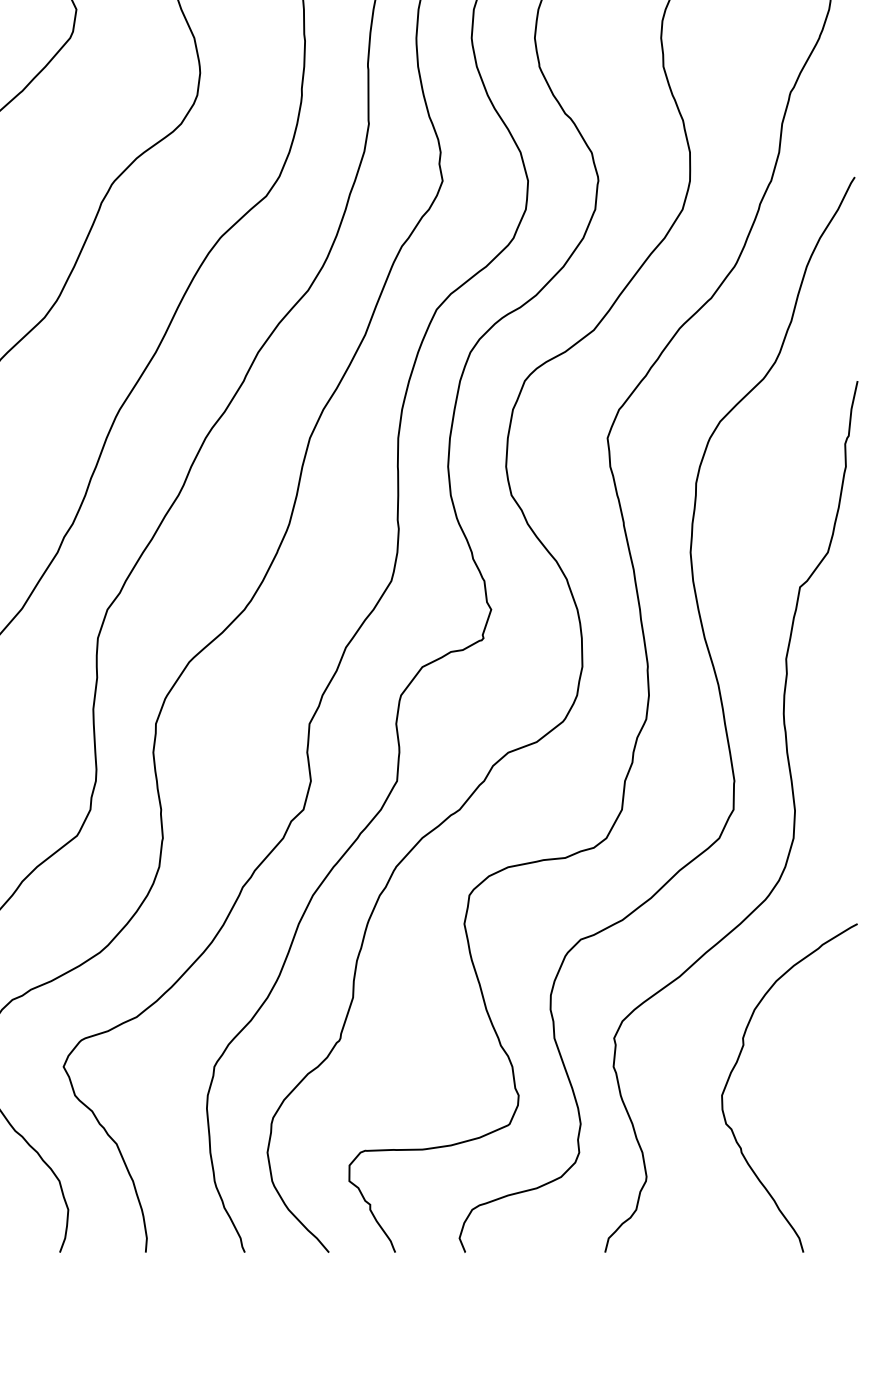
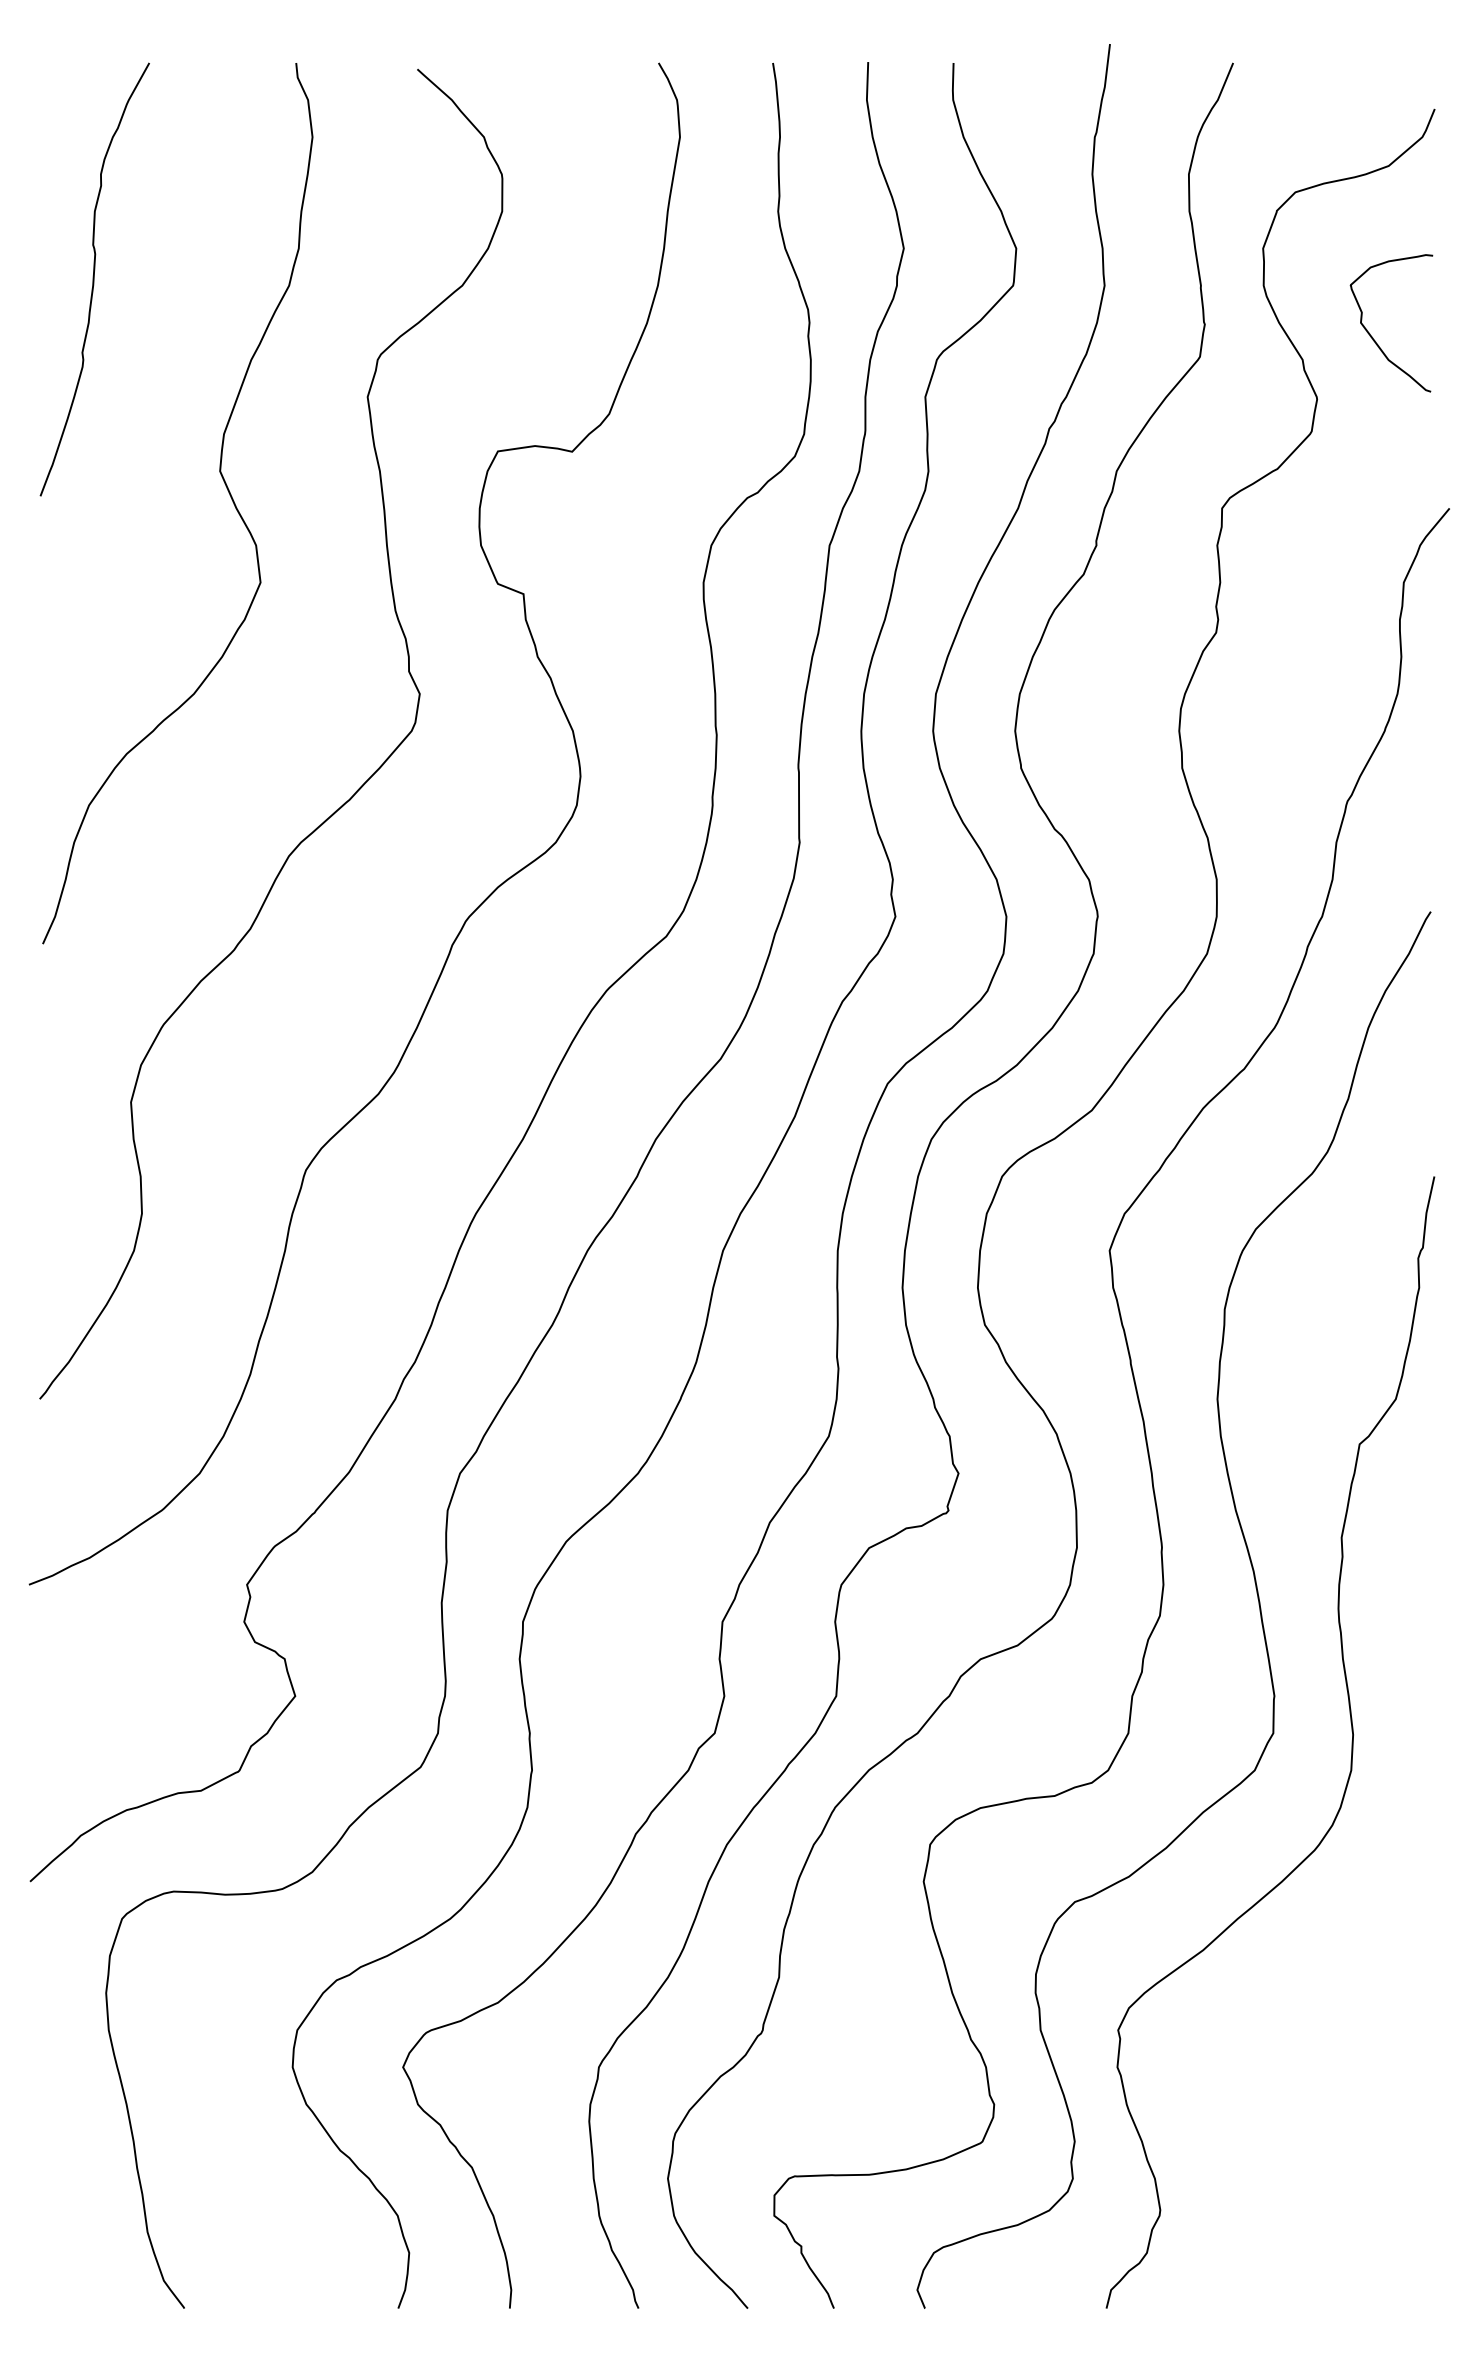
curve: (737, 1062) -> (1278, 2061), removed

